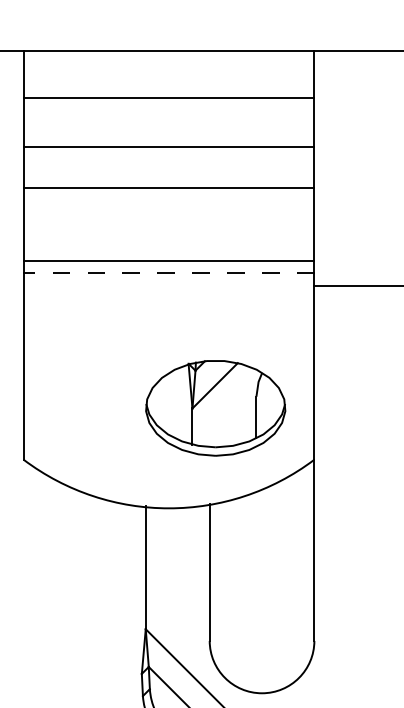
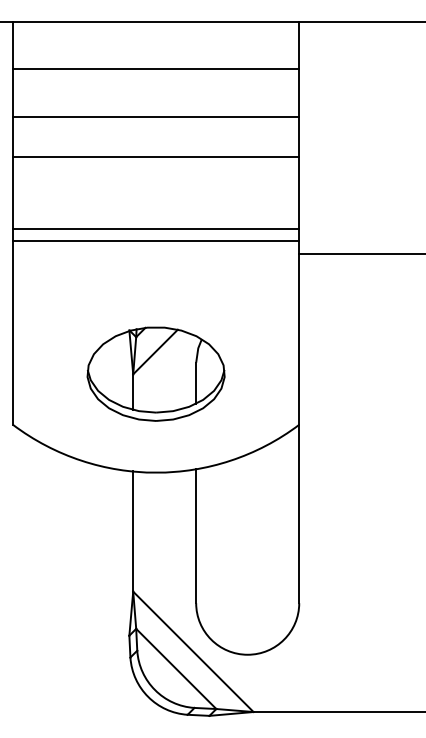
line: (168, 273) -> (155, 241), dashed -> solid
part: (215, 407) -> (155, 373), moved

